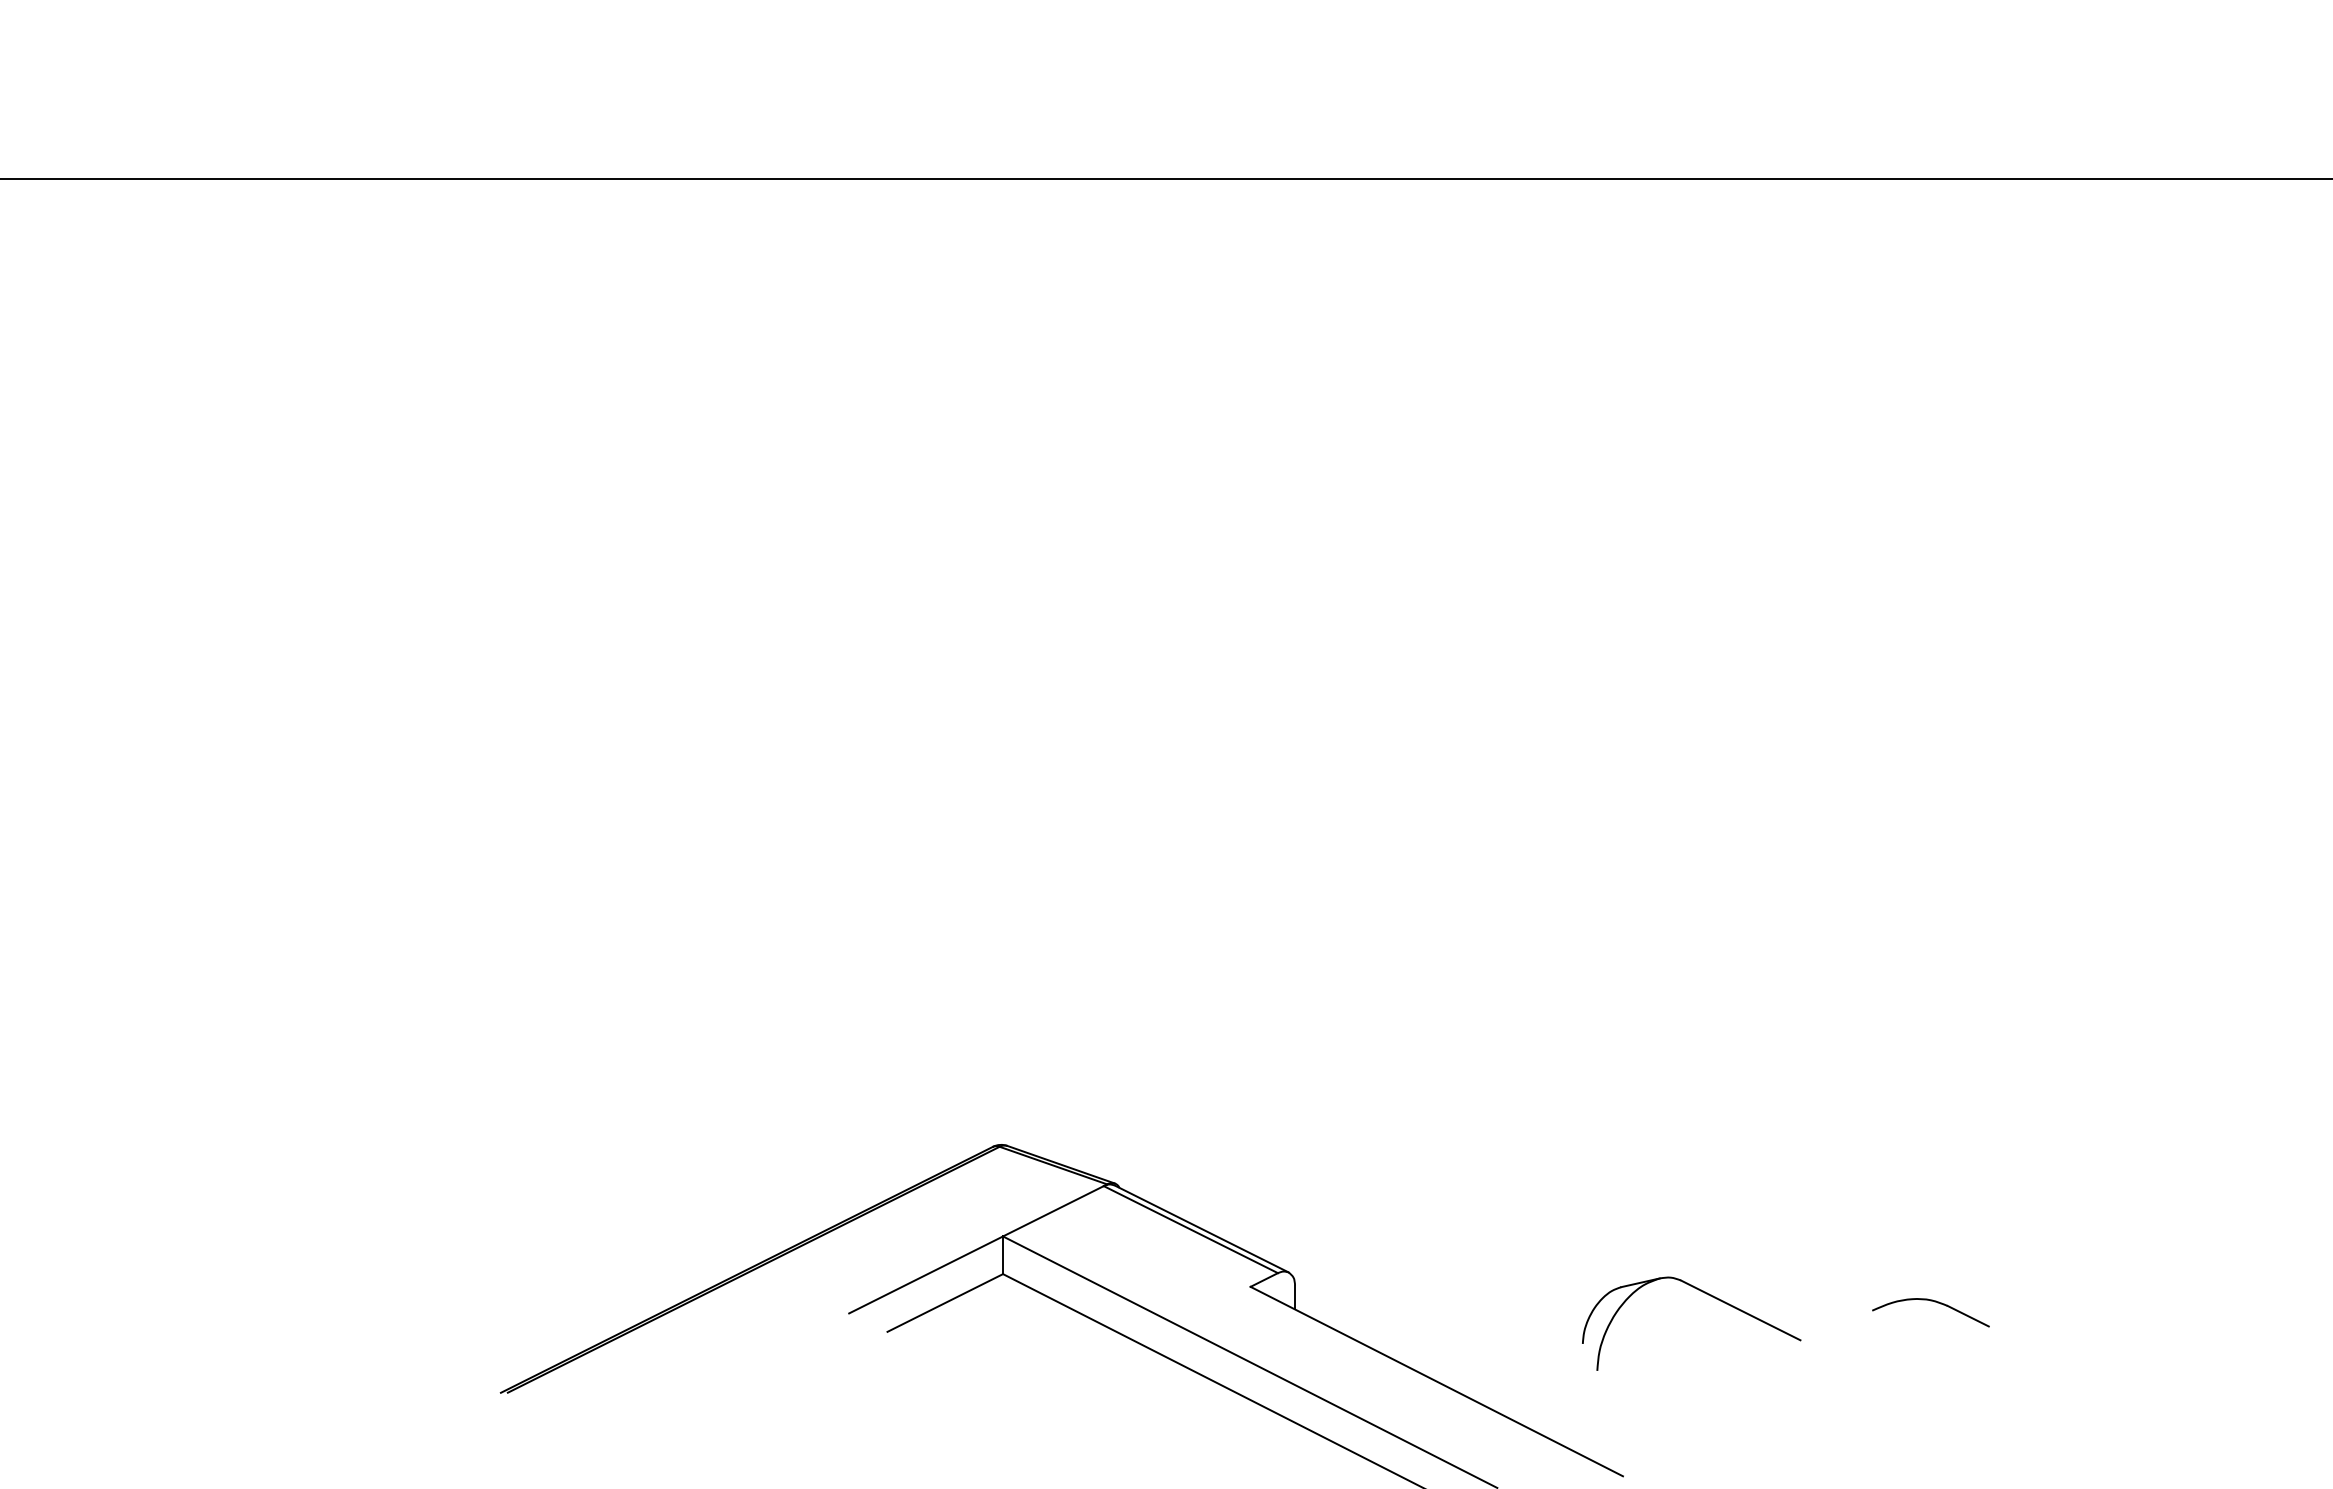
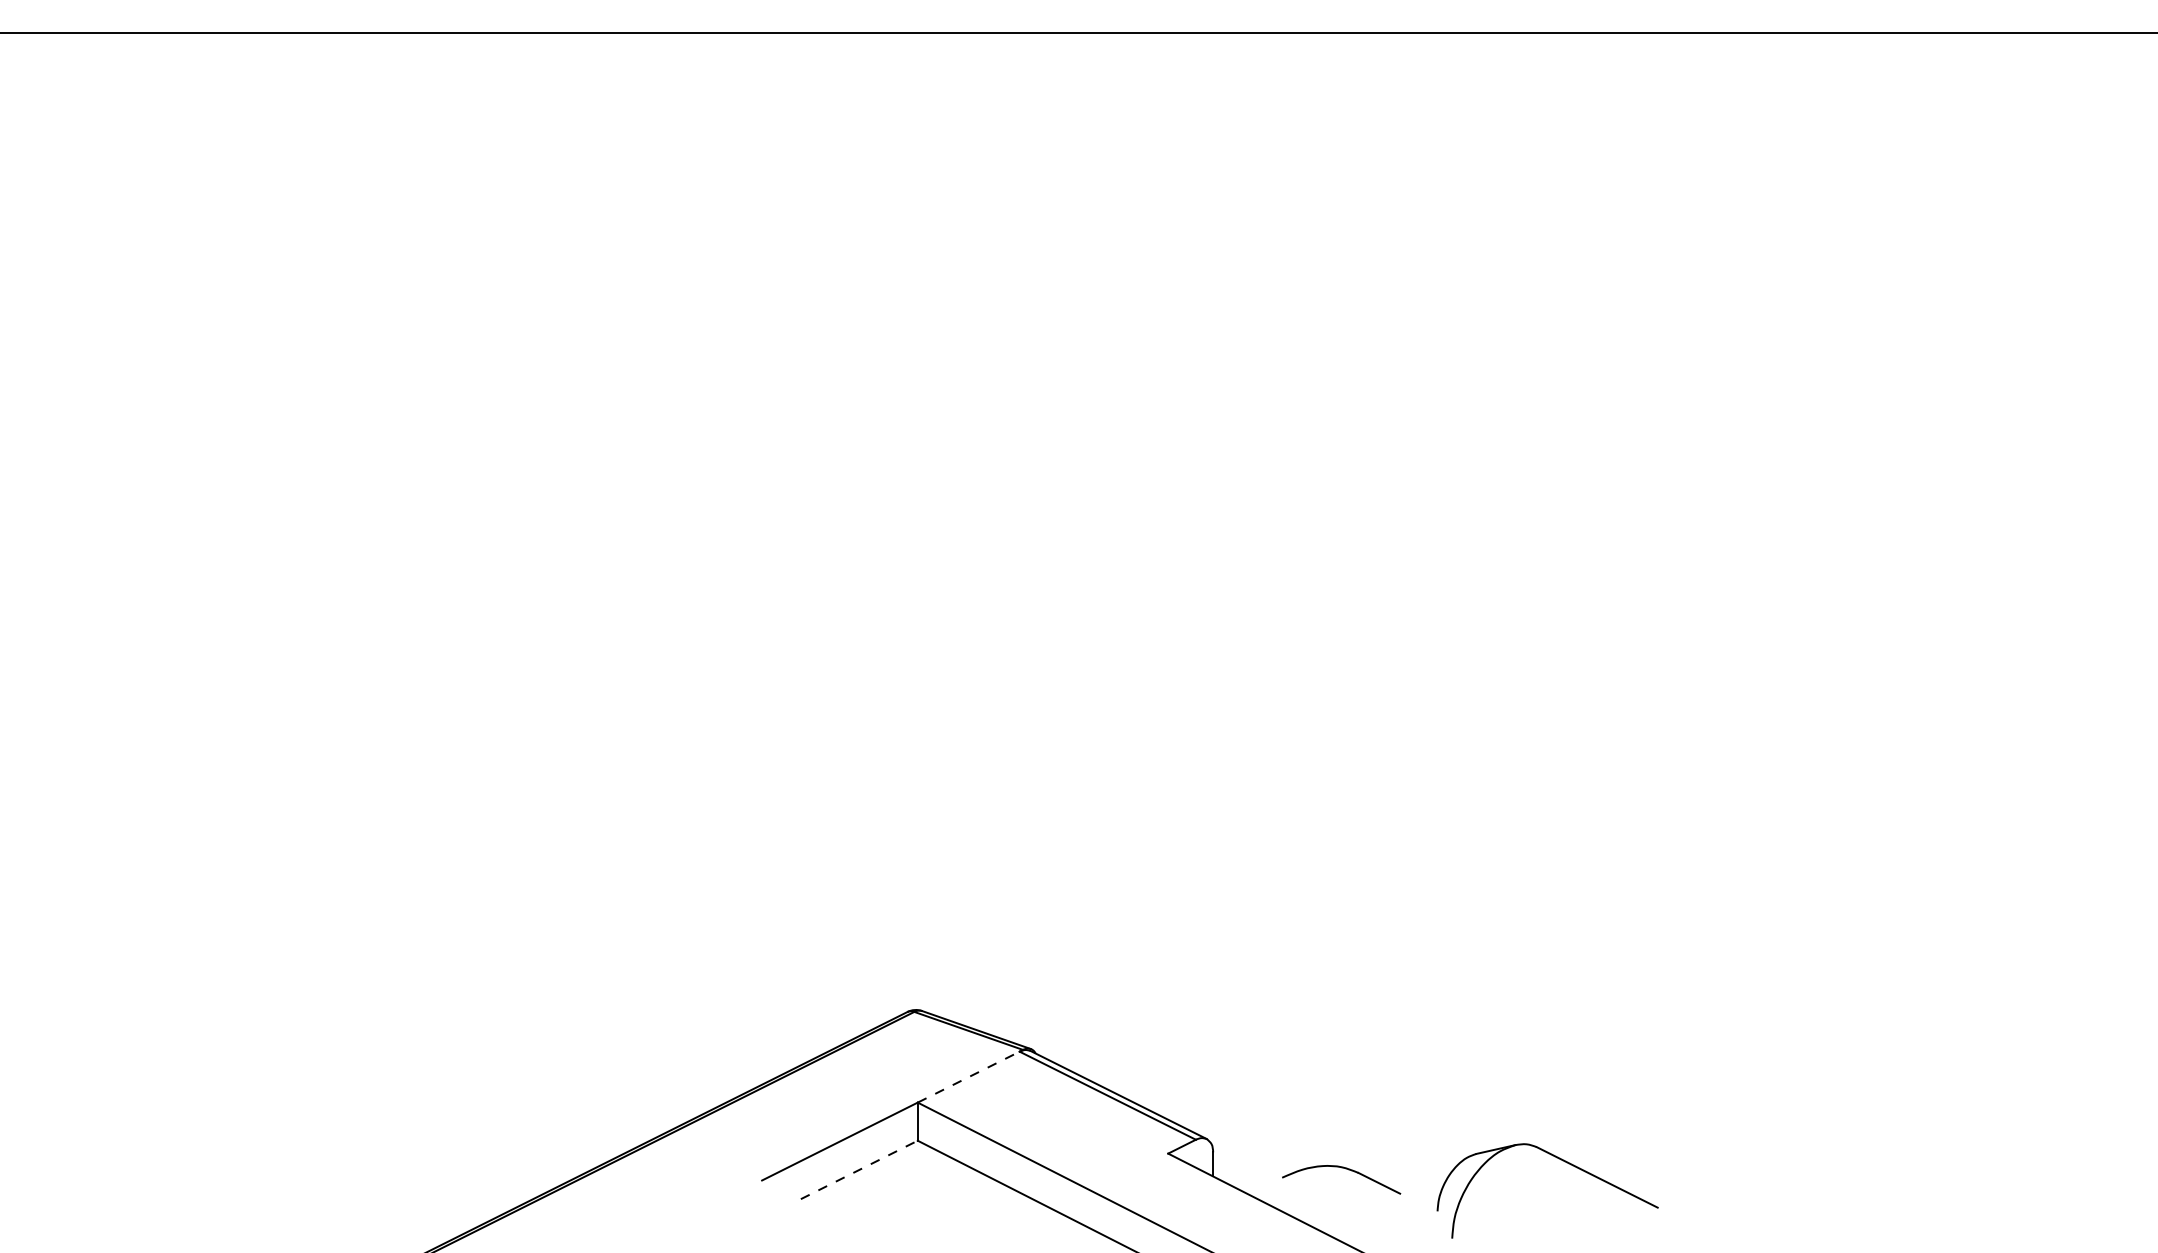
line: (1053, 1211) -> (968, 1077), solid -> dashed
part: (1706, 1294) -> (1562, 1161), moved
part: (1934, 1302) -> (1345, 1169), moved
line: (945, 1303) -> (859, 1170), solid -> dashed

